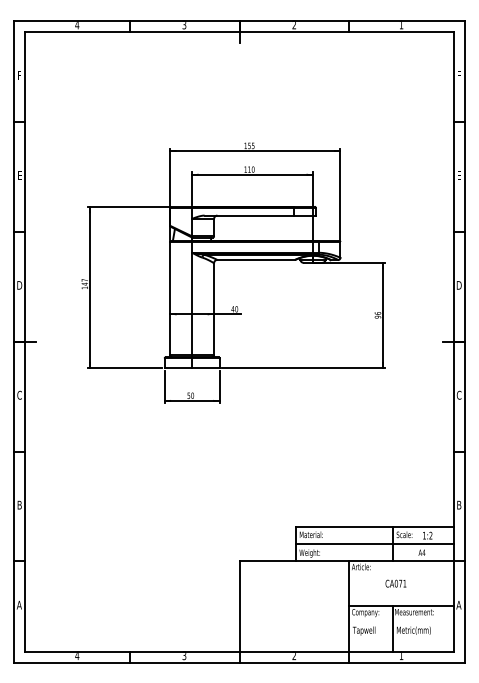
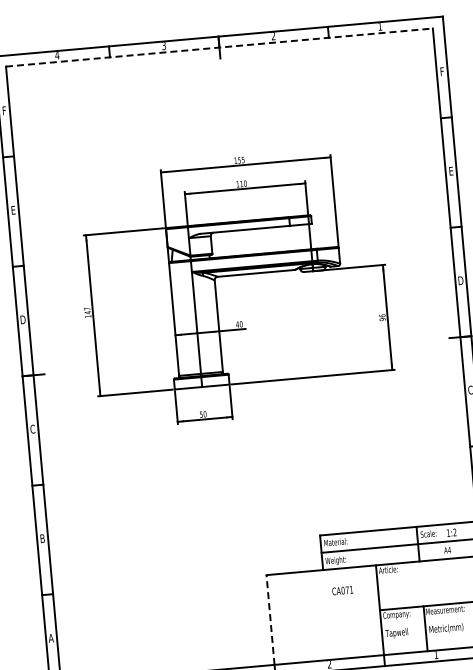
line: (239, 31) -> (219, 47), solid -> dashed
text: (395, 583) -> (342, 590), moved
line: (239, 605) -> (270, 619), solid -> dashed

